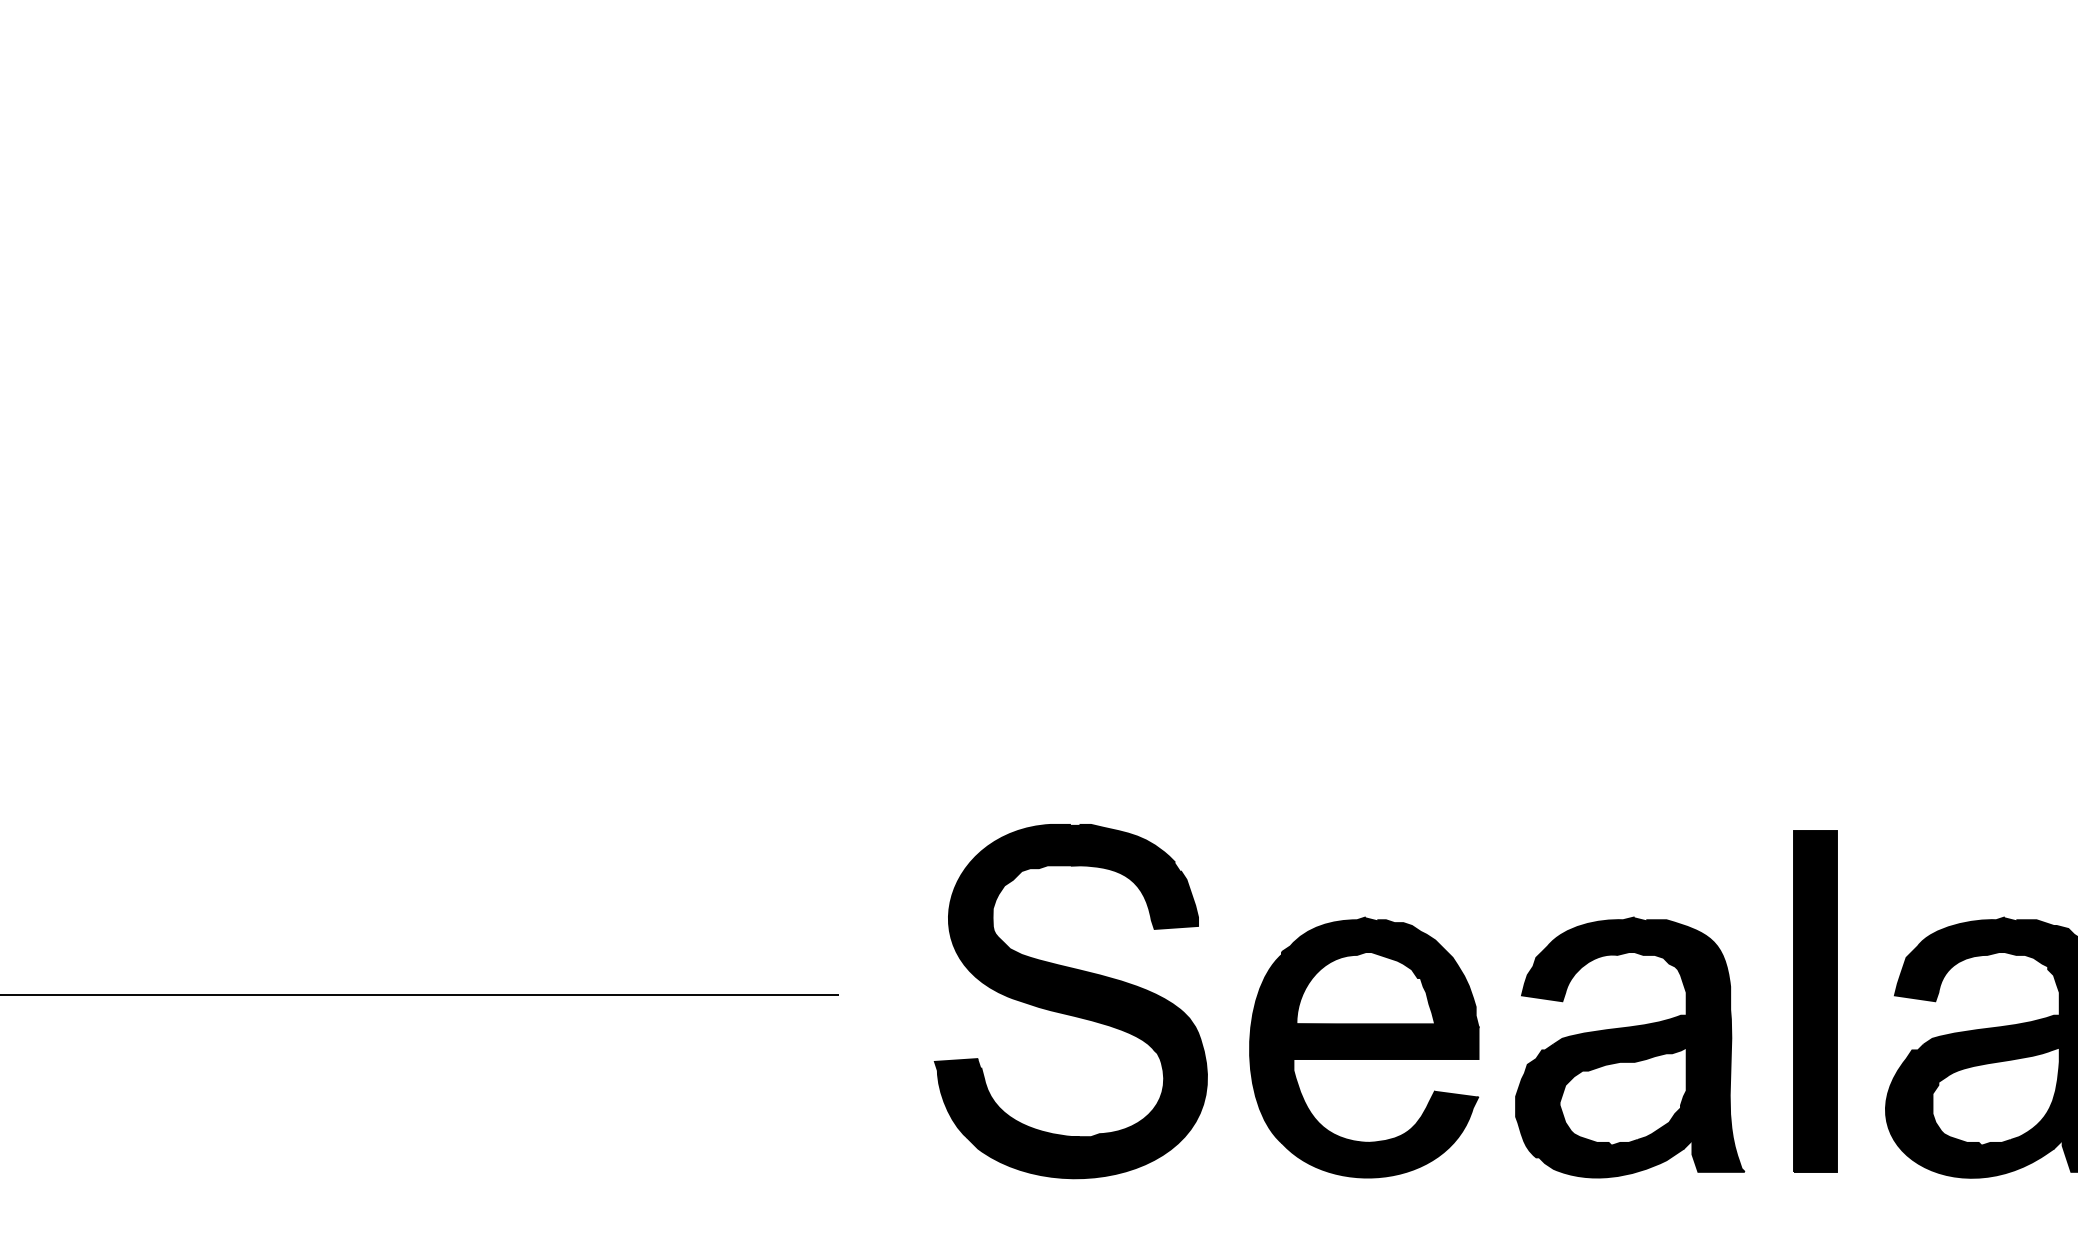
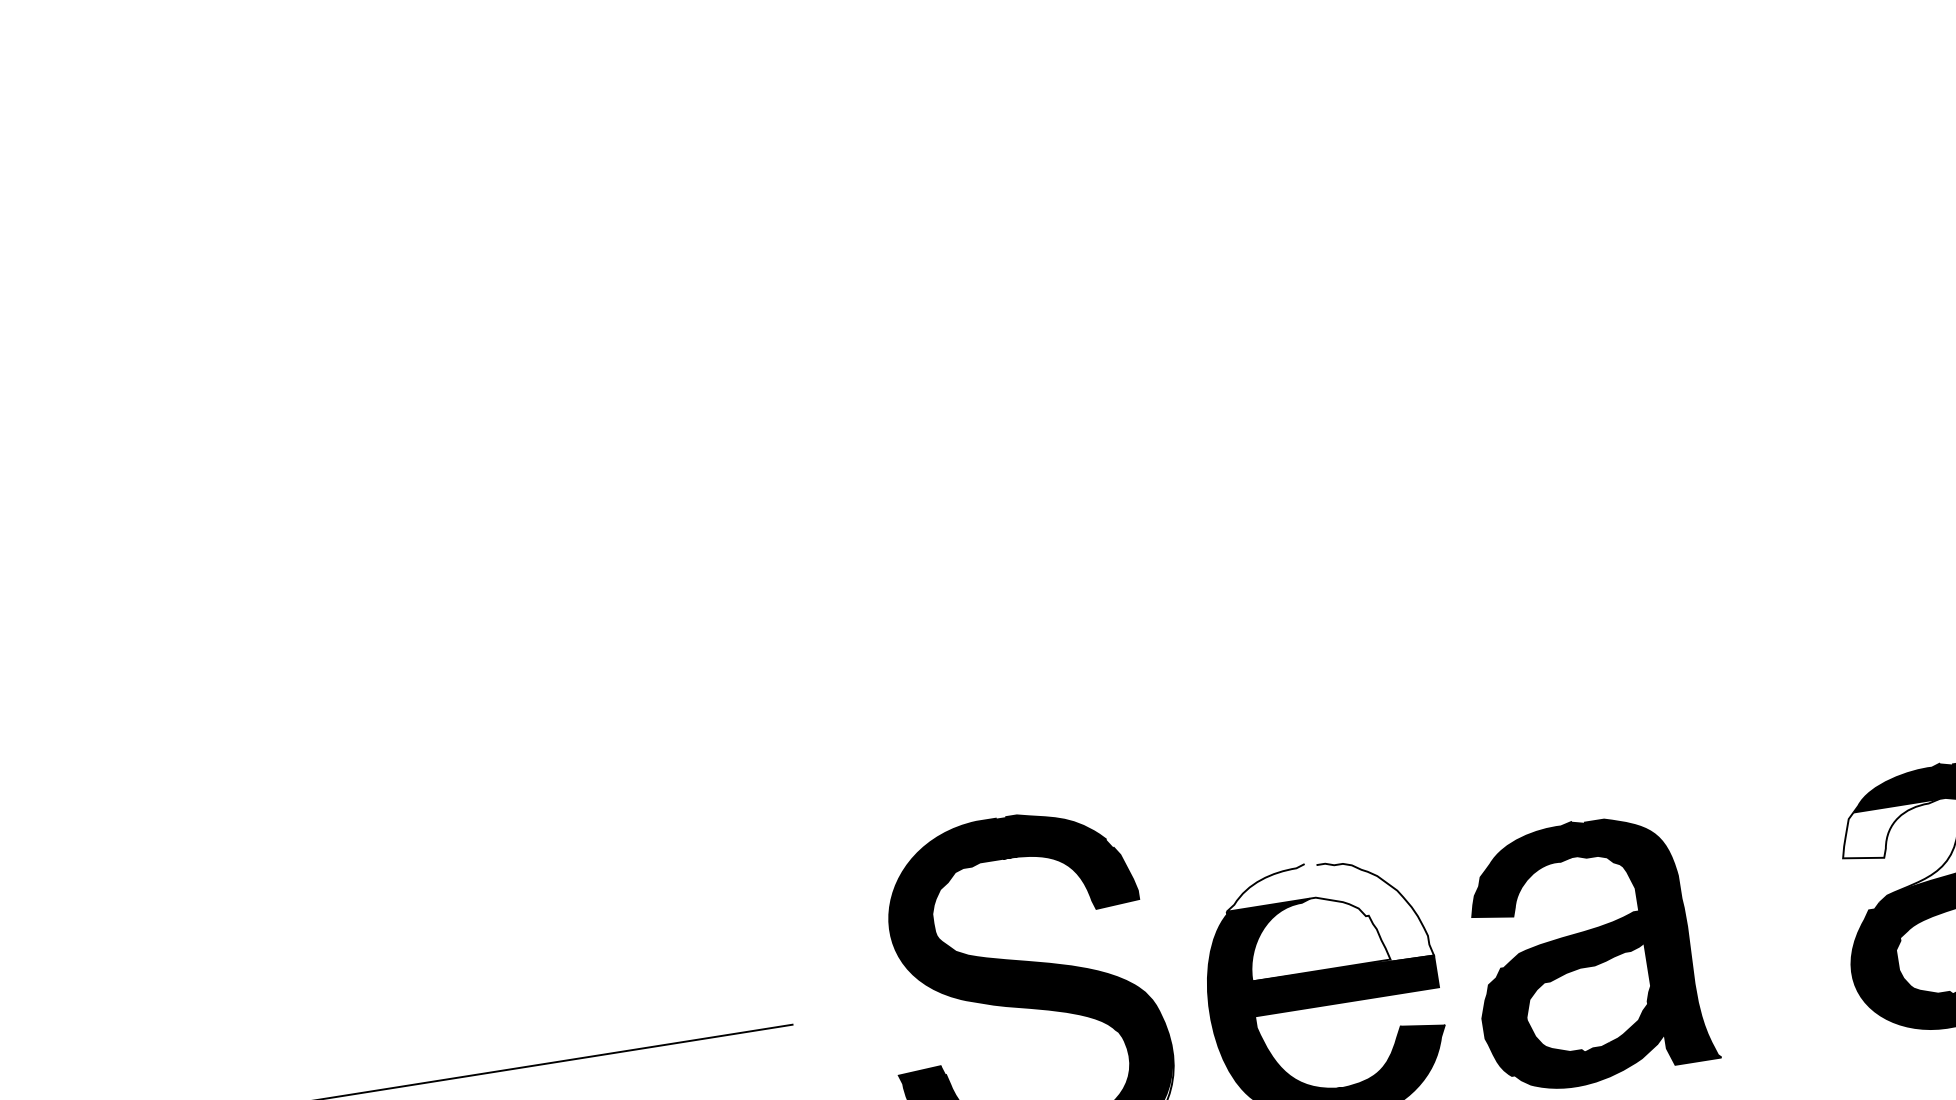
fill: (1379, 972) -> (1326, 916), removed
fill: (1946, 976) -> (1891, 831), removed
part: (1815, 1001) -> (1765, 876), removed

